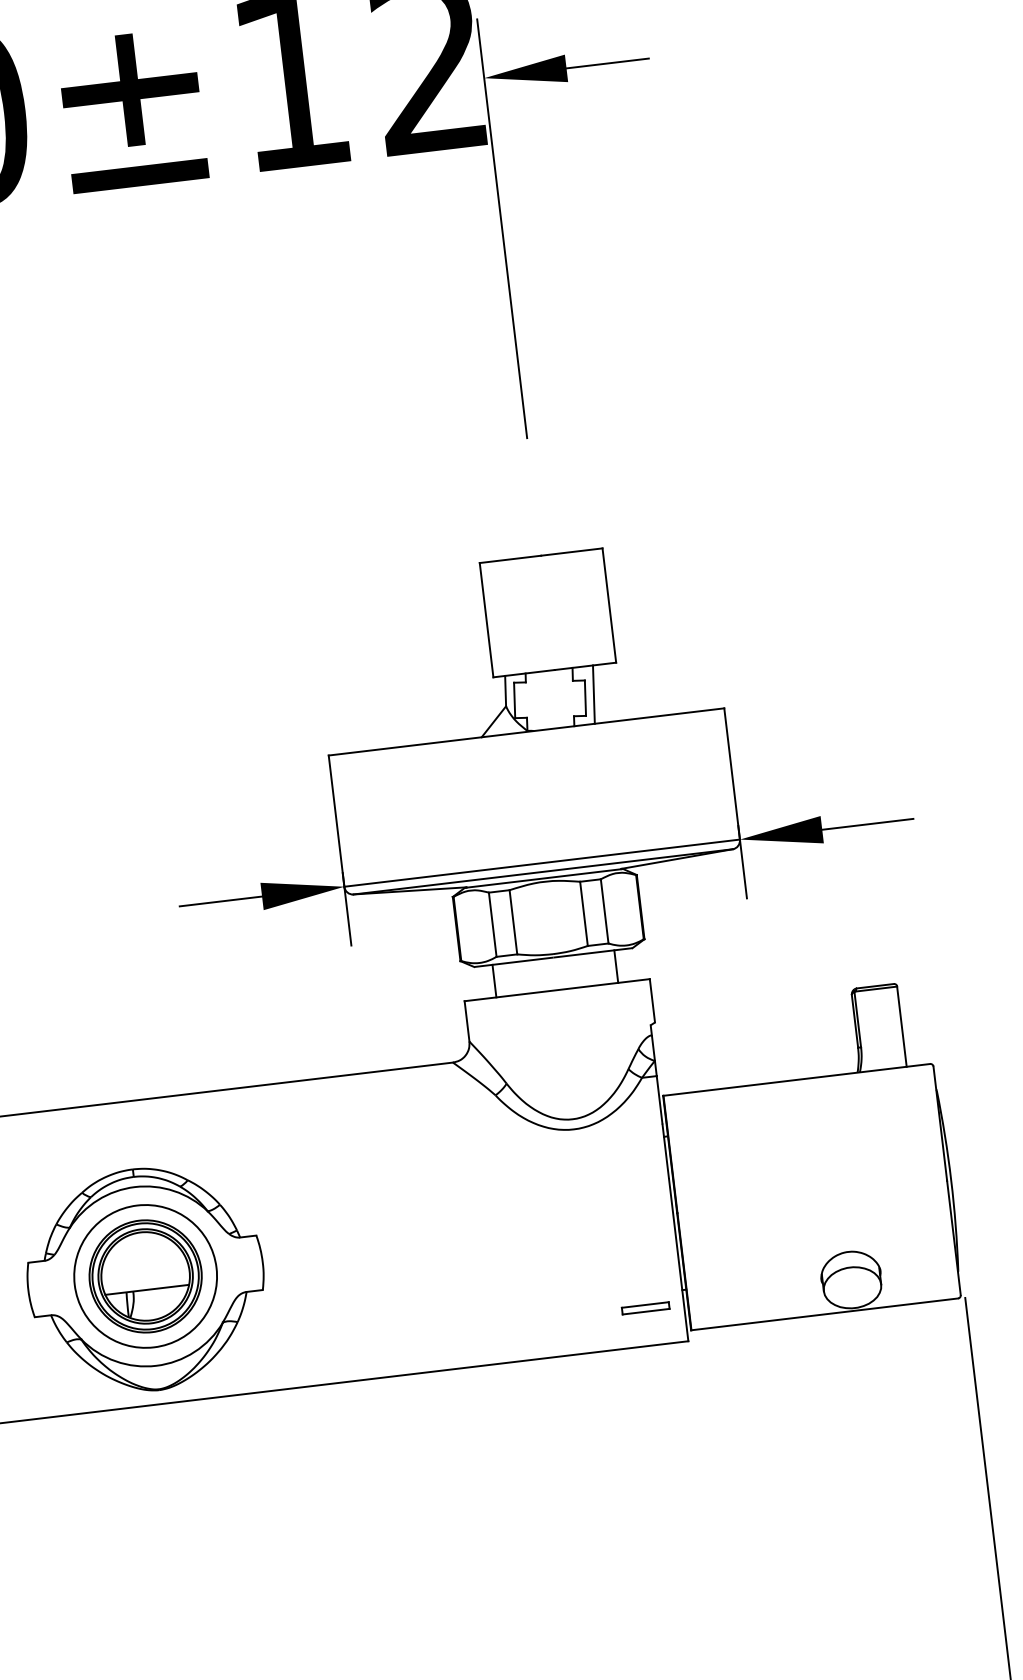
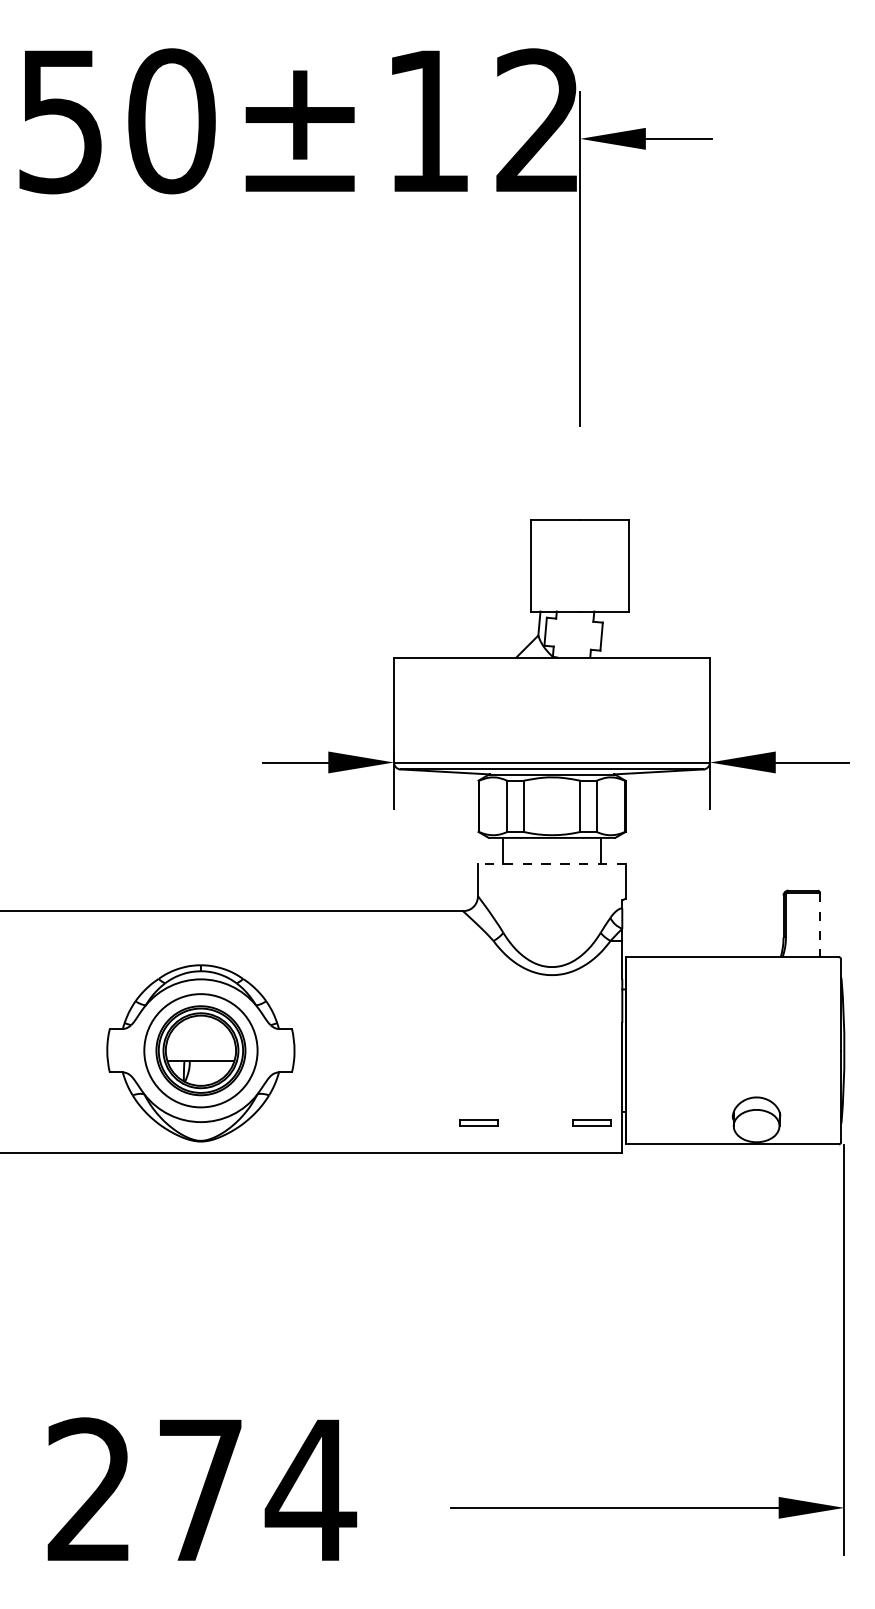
line: (593, 694) -> (608, 634), removed
line: (556, 989) -> (551, 863), solid -> dashed
line: (902, 1027) -> (820, 925), solid -> dashed
part: (503, 1324) -> (478, 1122), added

